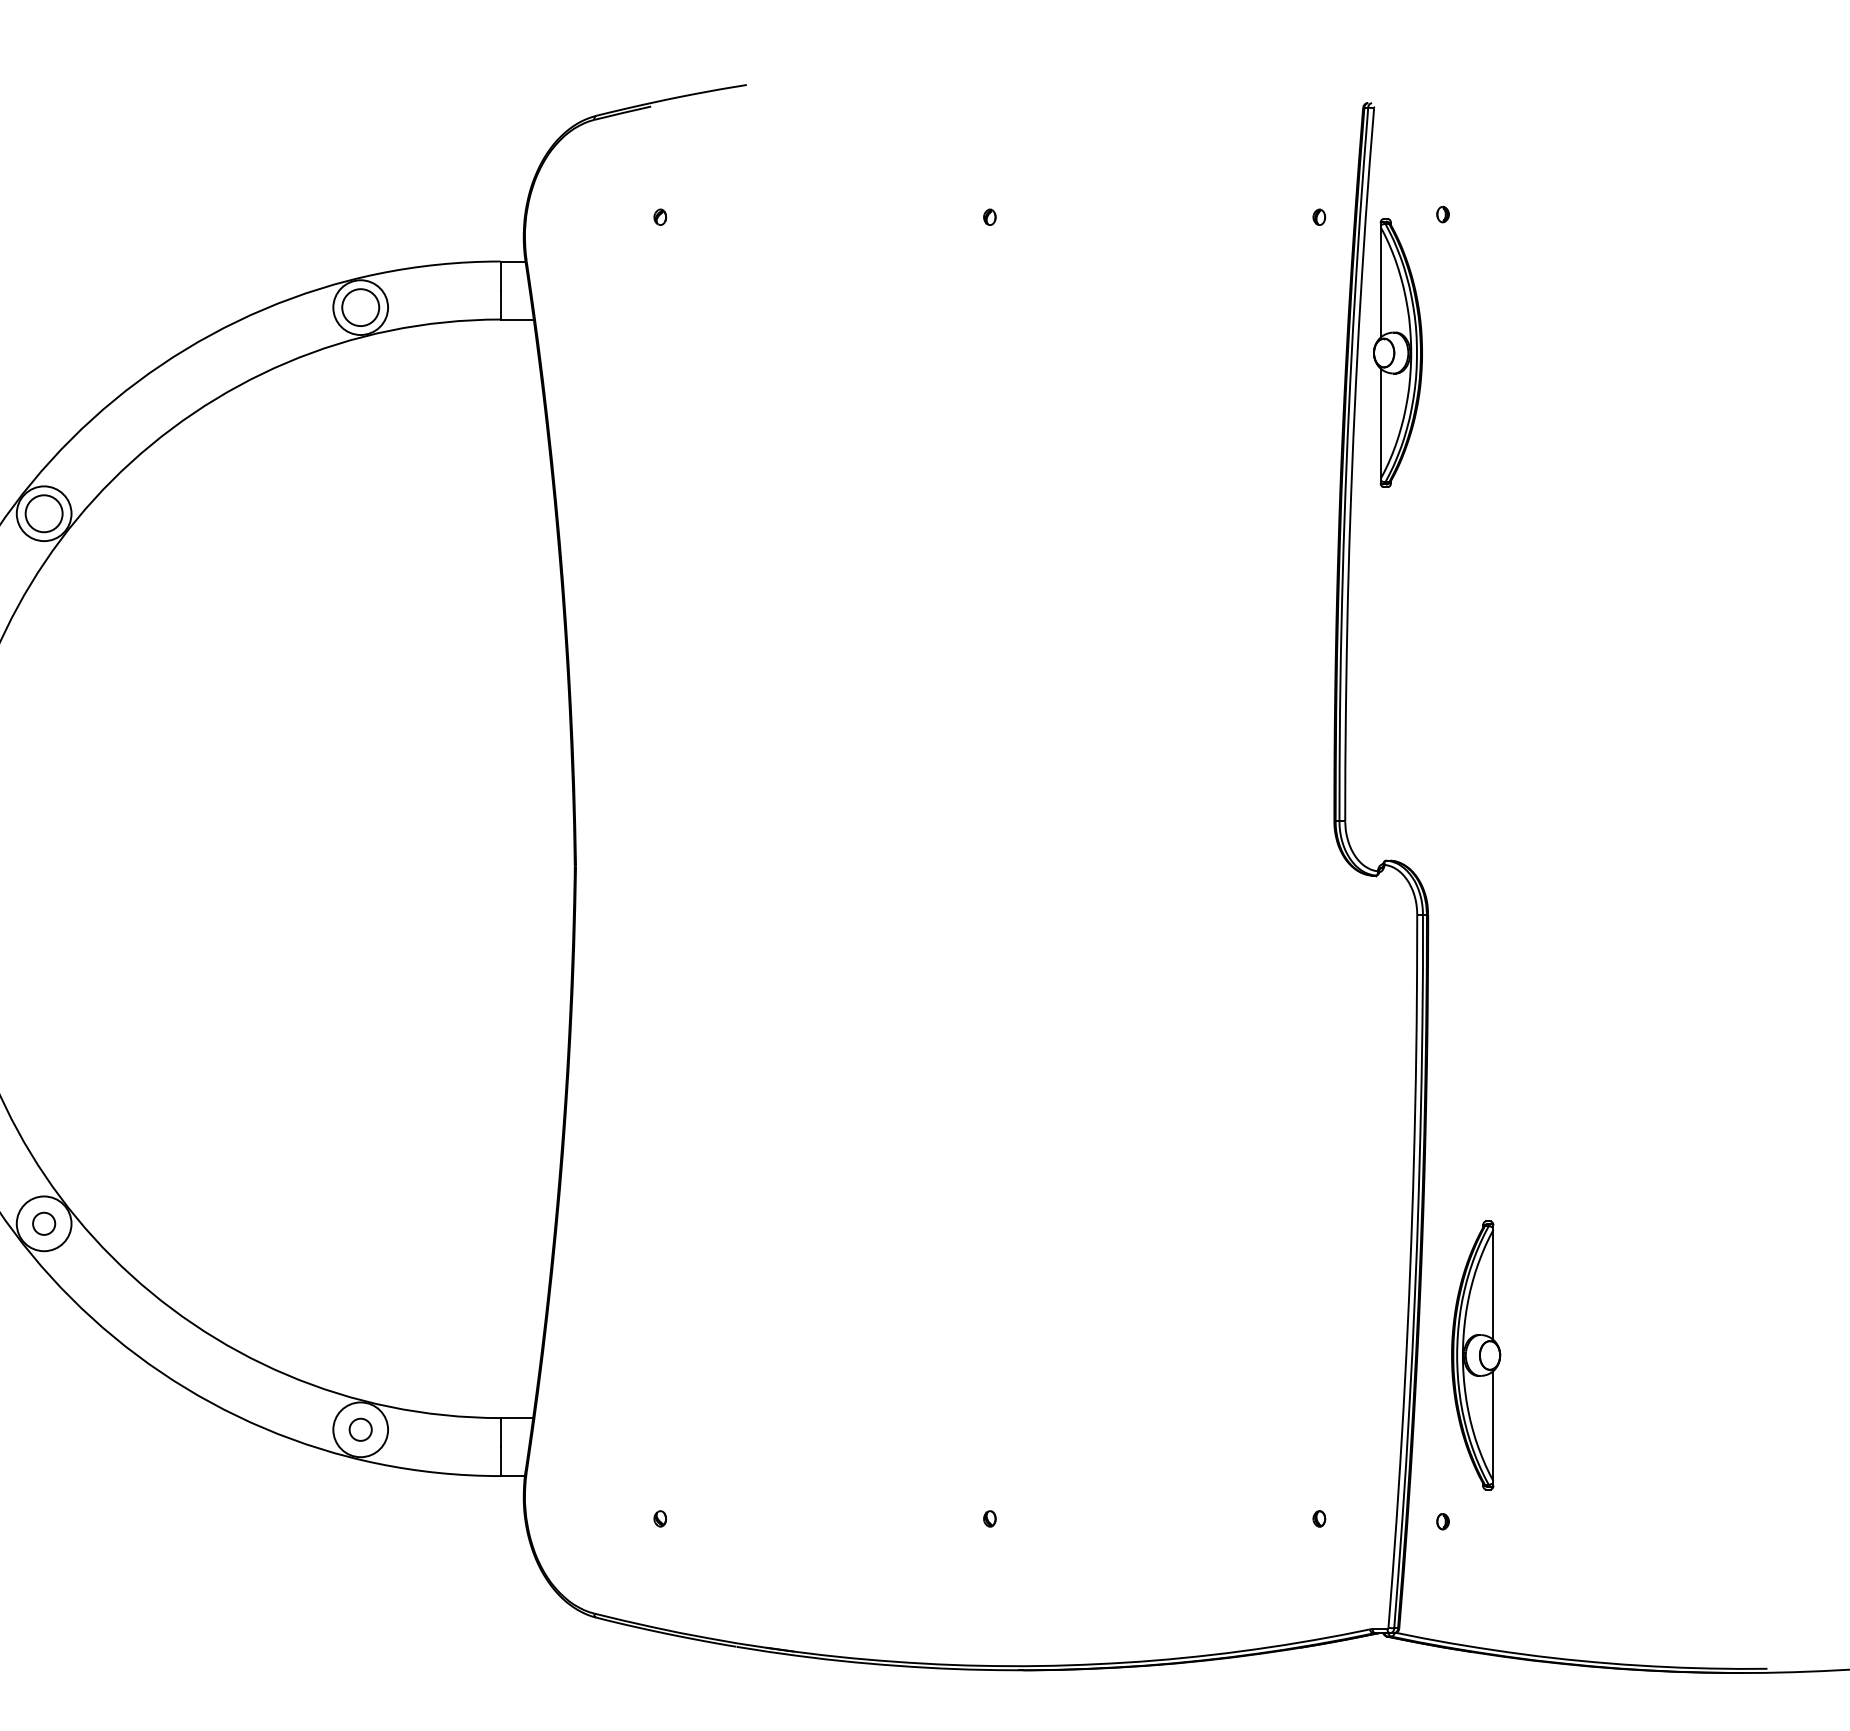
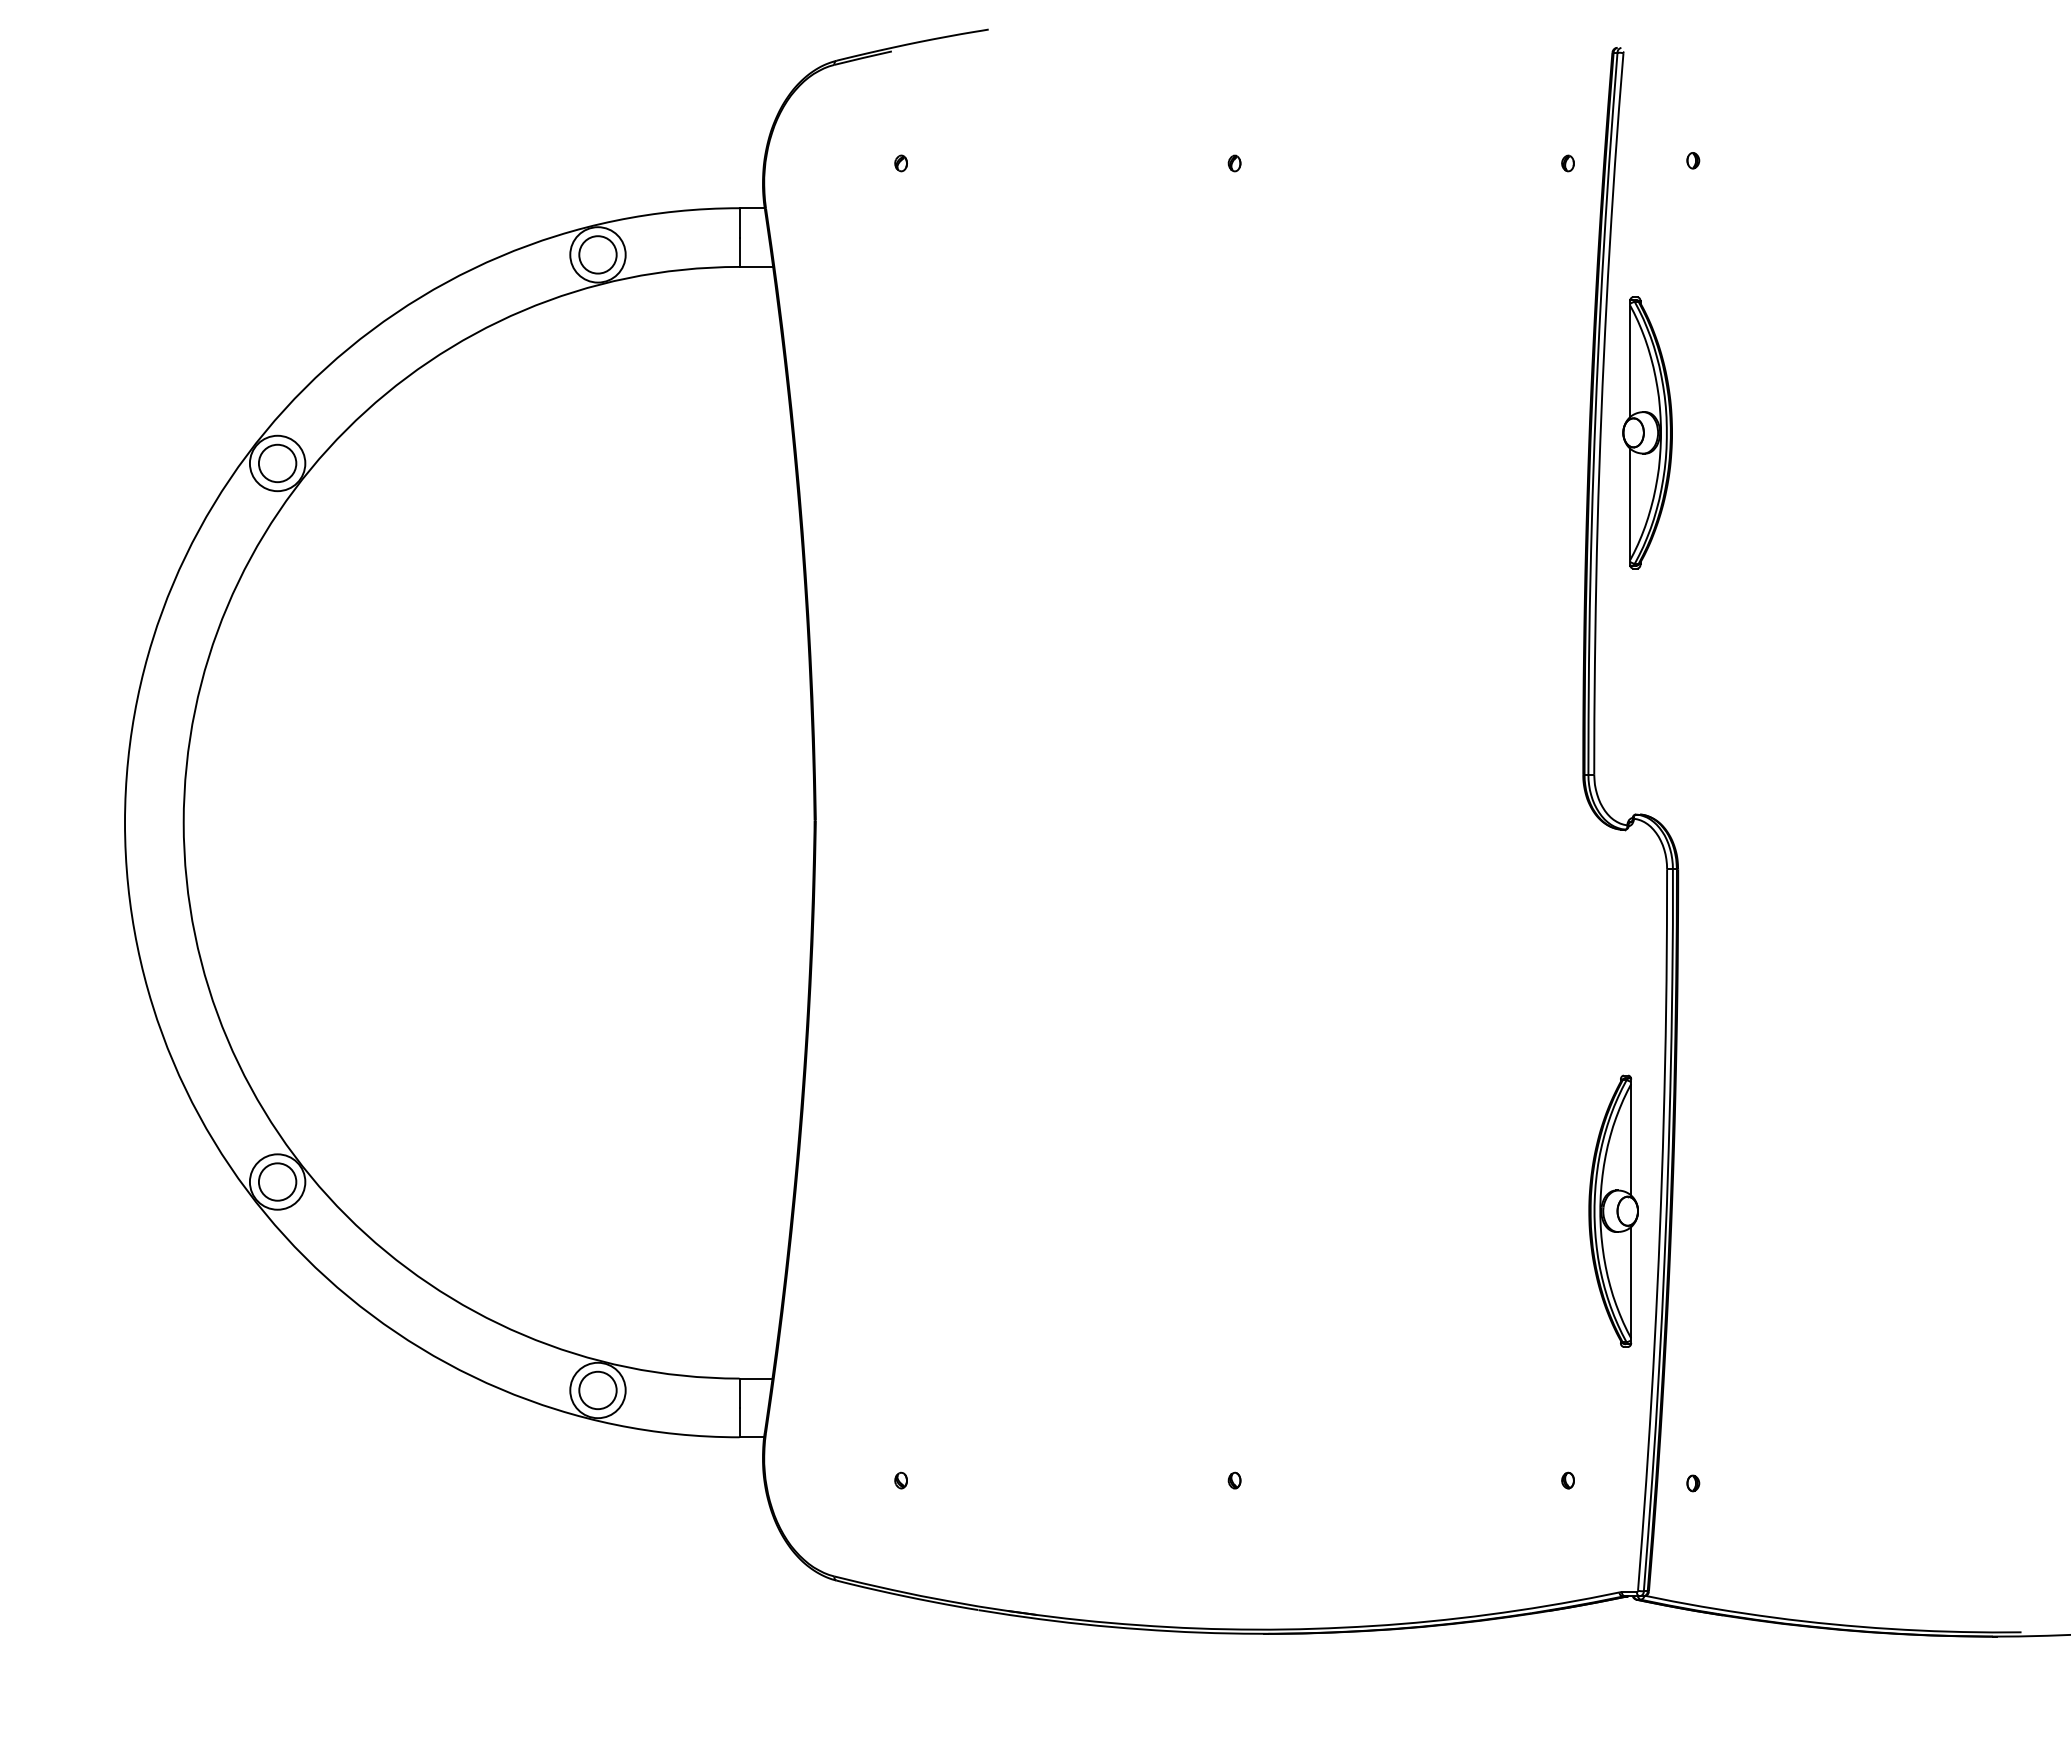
part: (1397, 352) -> (1647, 432), moved
circle: (44, 1223) -> (277, 1181), size x1.67
part: (1475, 1354) -> (1613, 1210), moved
circle: (360, 1429) -> (597, 1390), size x1.67

